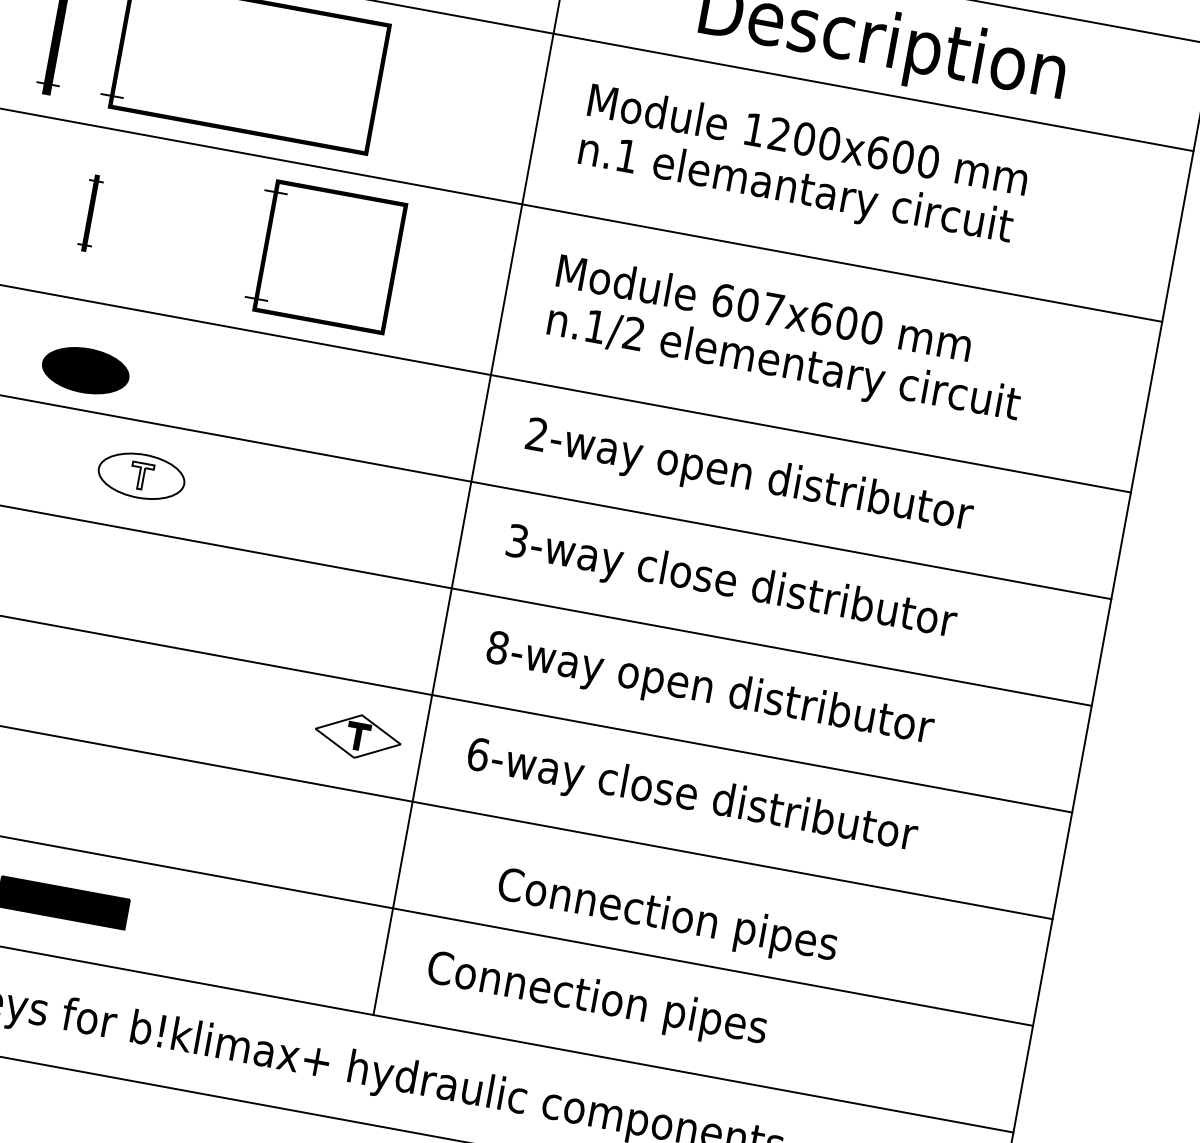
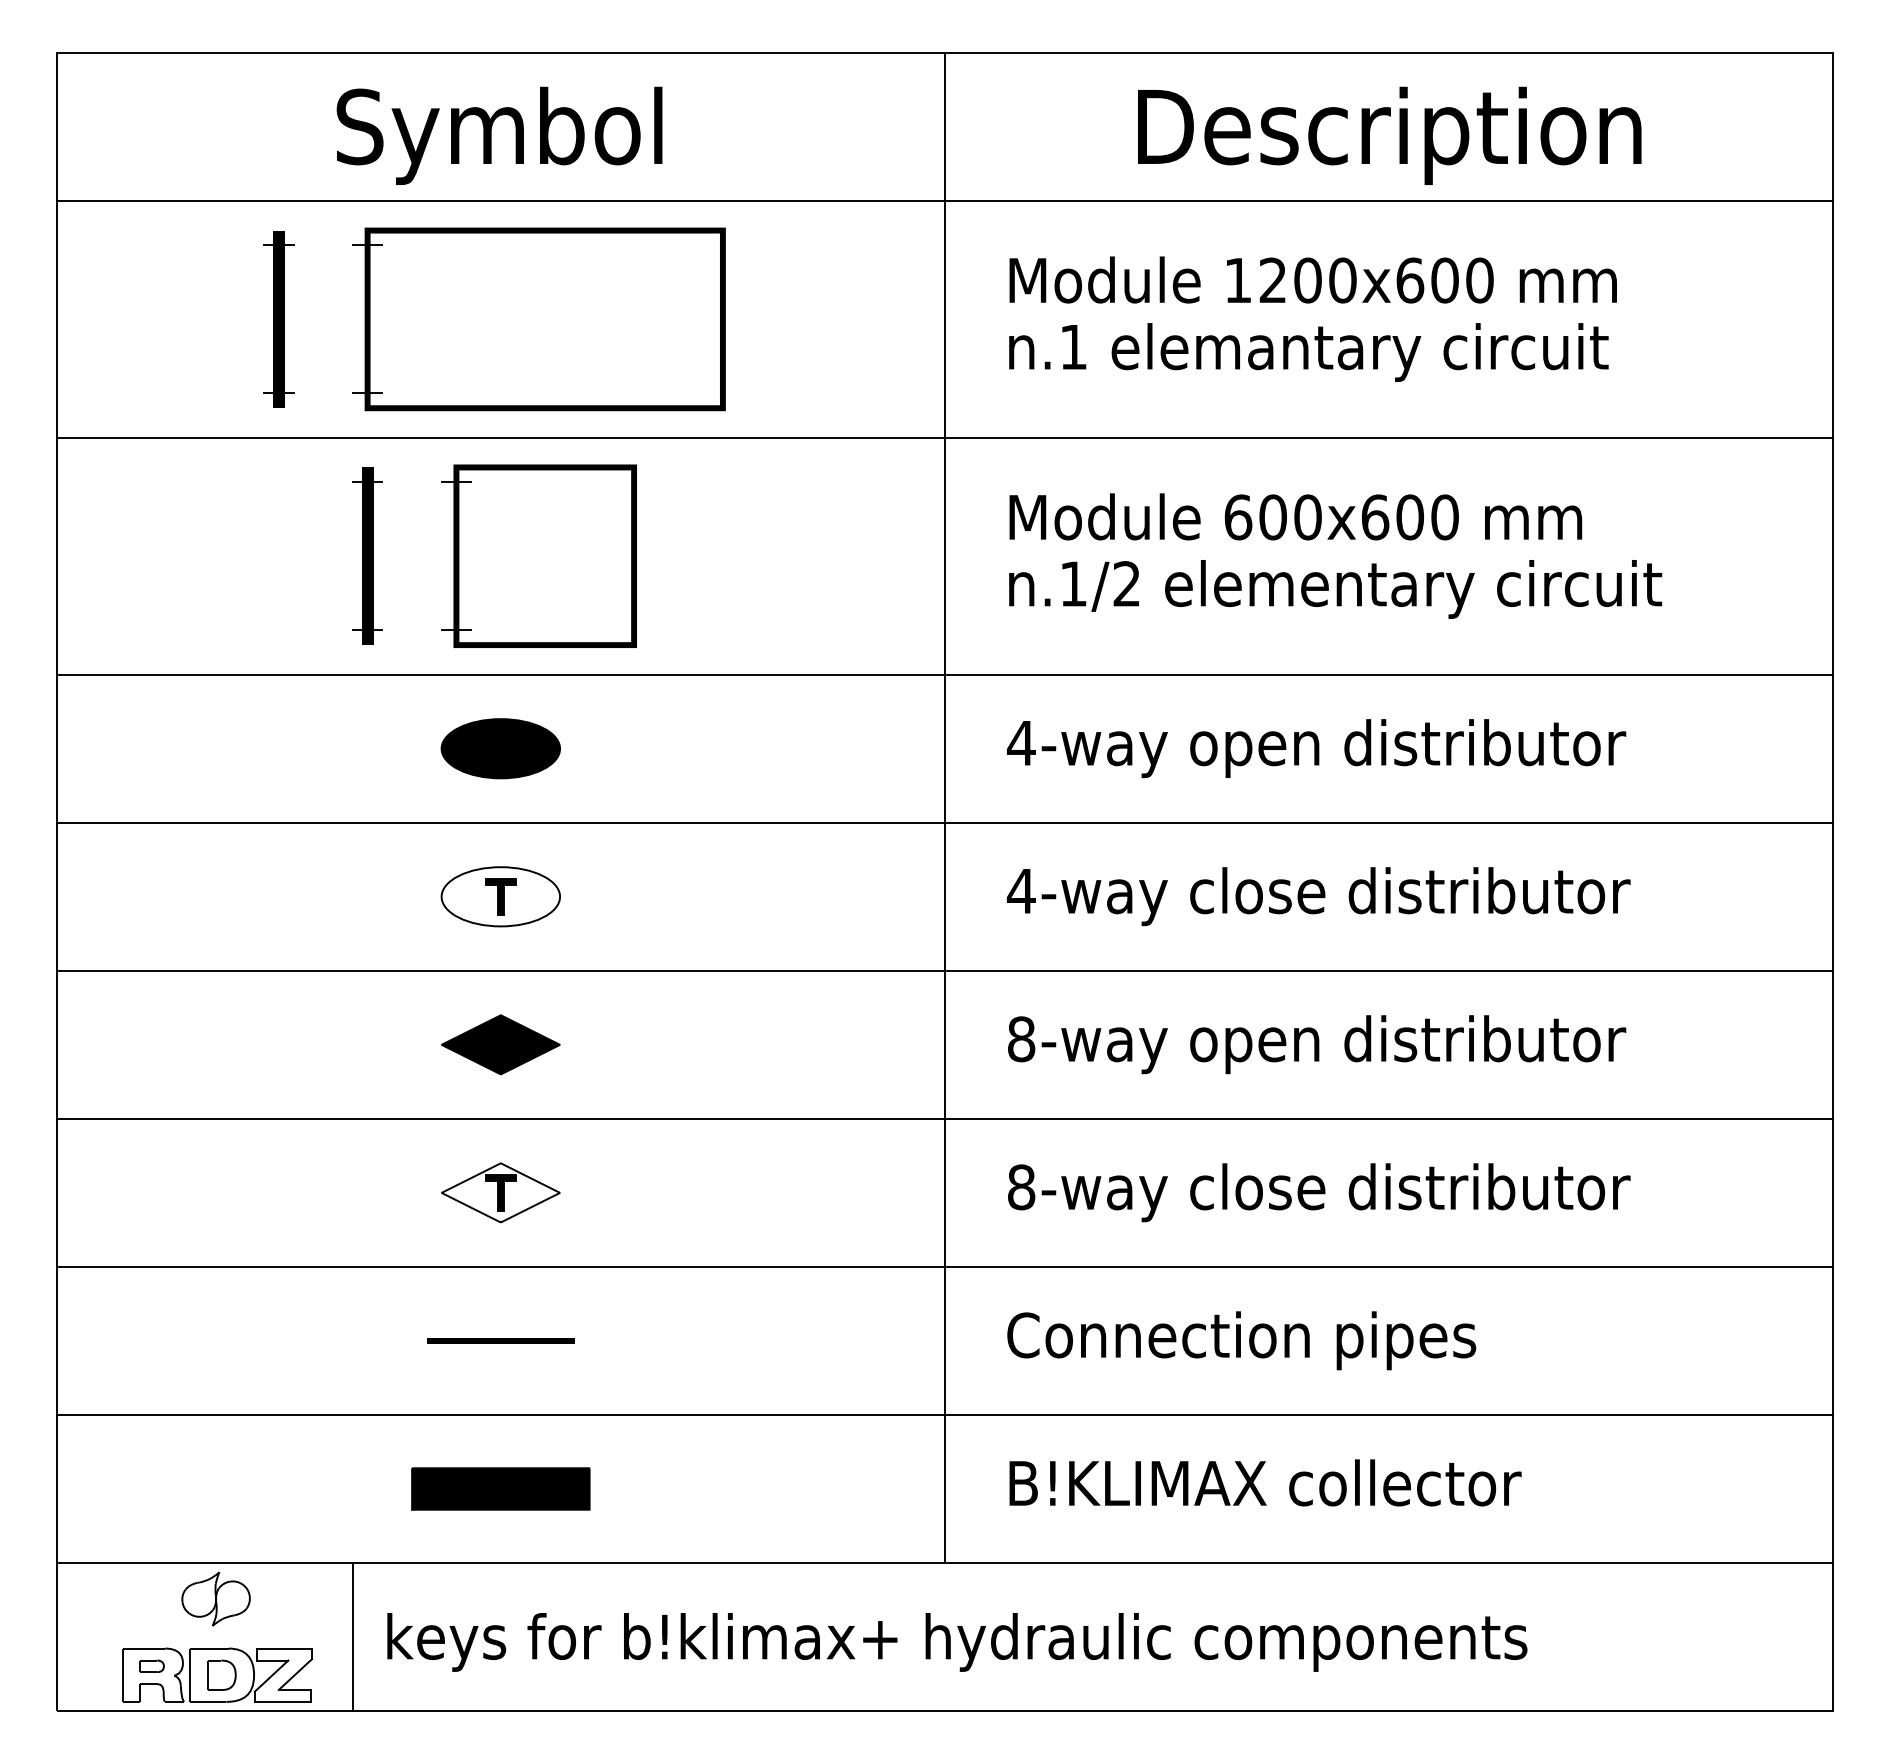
part: (90, 212) -> (367, 555), size x1.67
part: (325, 255) -> (538, 555), moved
text: (772, 309) -> (1307, 517), 607x600 -> 600x600
part: (85, 370) -> (500, 748), moved
text: (536, 433) -> (1020, 742), 2-way -> 4-way
fill: (141, 476) -> (500, 896), added
text: (516, 541) -> (1020, 891), 3-way -> 4-way
part: (121, 582) -> (500, 1044), added
part: (357, 736) -> (500, 1192), moved
text: (478, 754) -> (1021, 1187), 6-way -> 8-way
line: (82, 795) -> (500, 1340), added
text: (667, 917) -> (1241, 1340), moved
text: (613, 1003) -> (1264, 1488), Connection pipes -> B!KLIMAX collector

